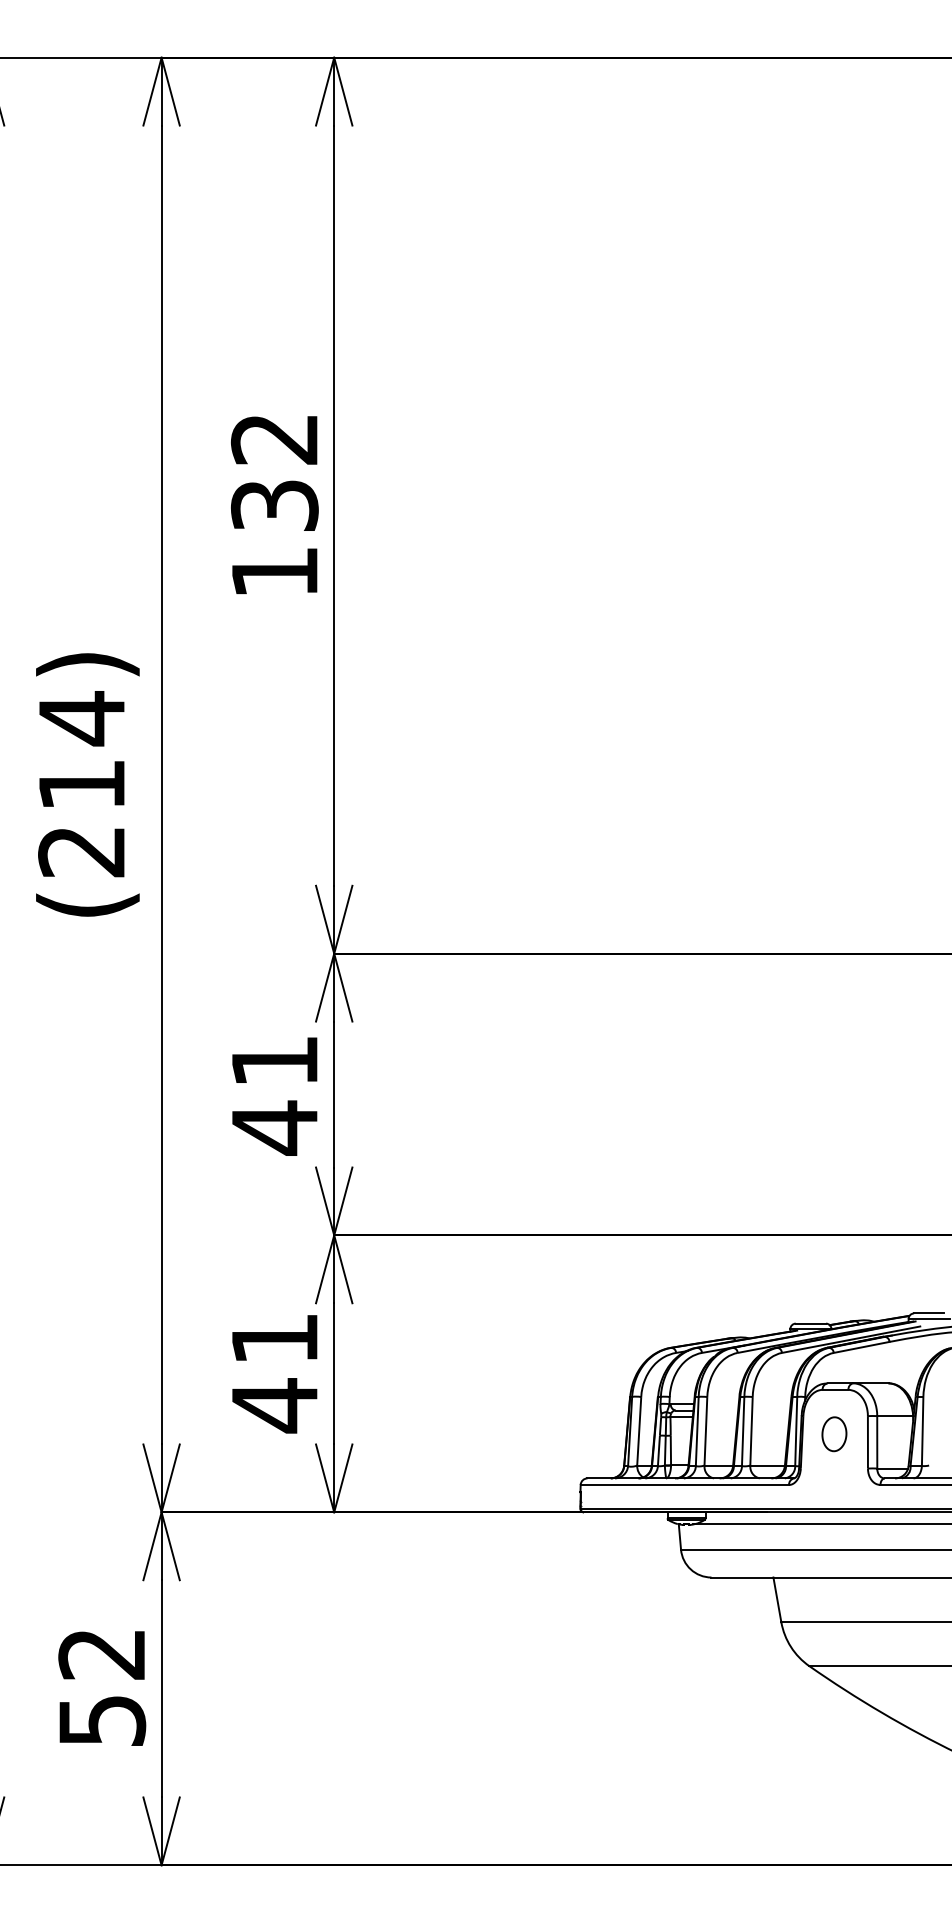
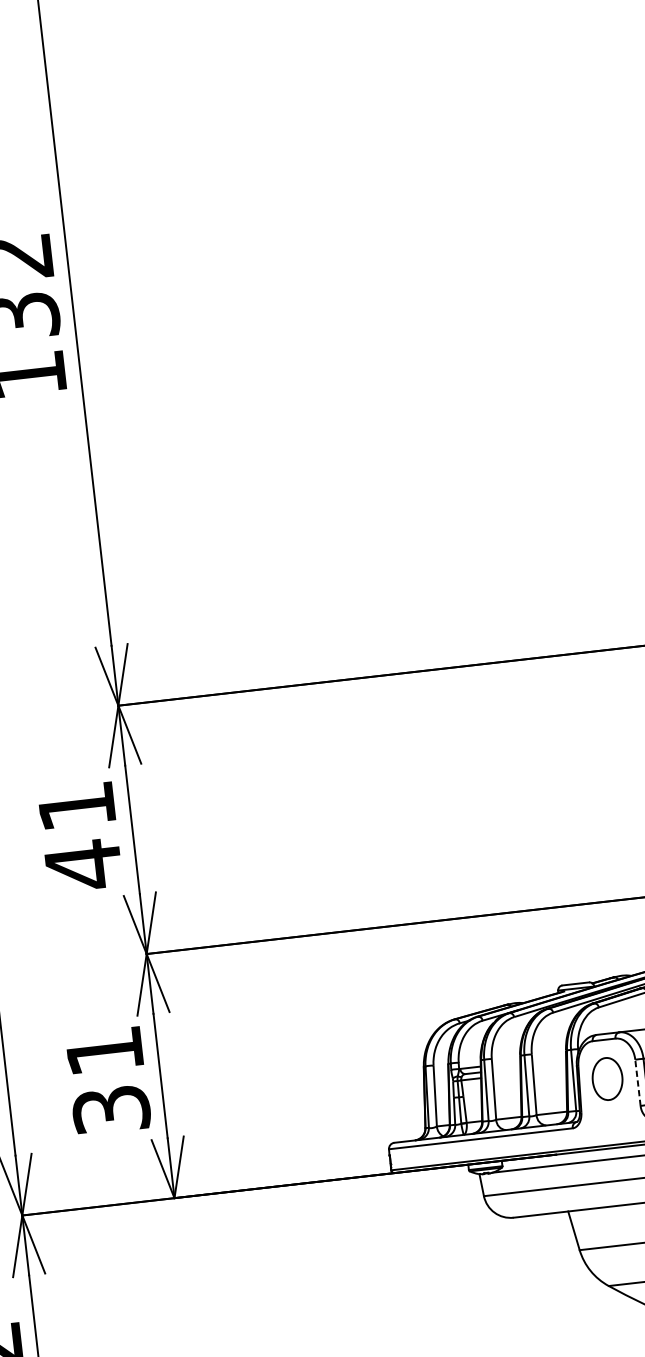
text: (274, 1405) -> (111, 1109), 41 -> 31
part: (834, 1434) -> (607, 1079), size x1.4
line: (867, 1443) -> (637, 1083), solid -> dashed

